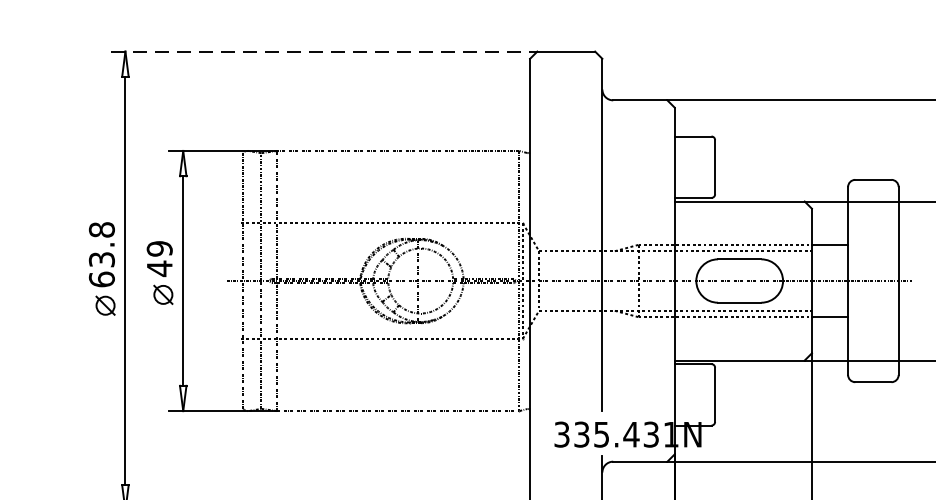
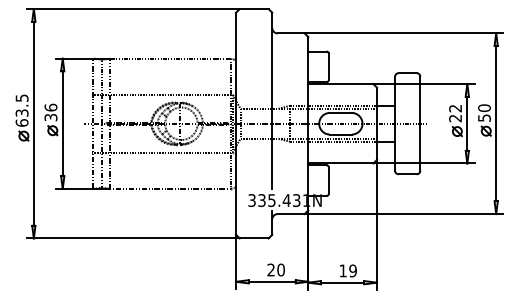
line: (324, 52) -> (133, 9), dashed -> solid
text: (100, 228) -> (21, 97), 63.8 -> 63.5
text: (158, 258) -> (50, 112), 49 -> 36

